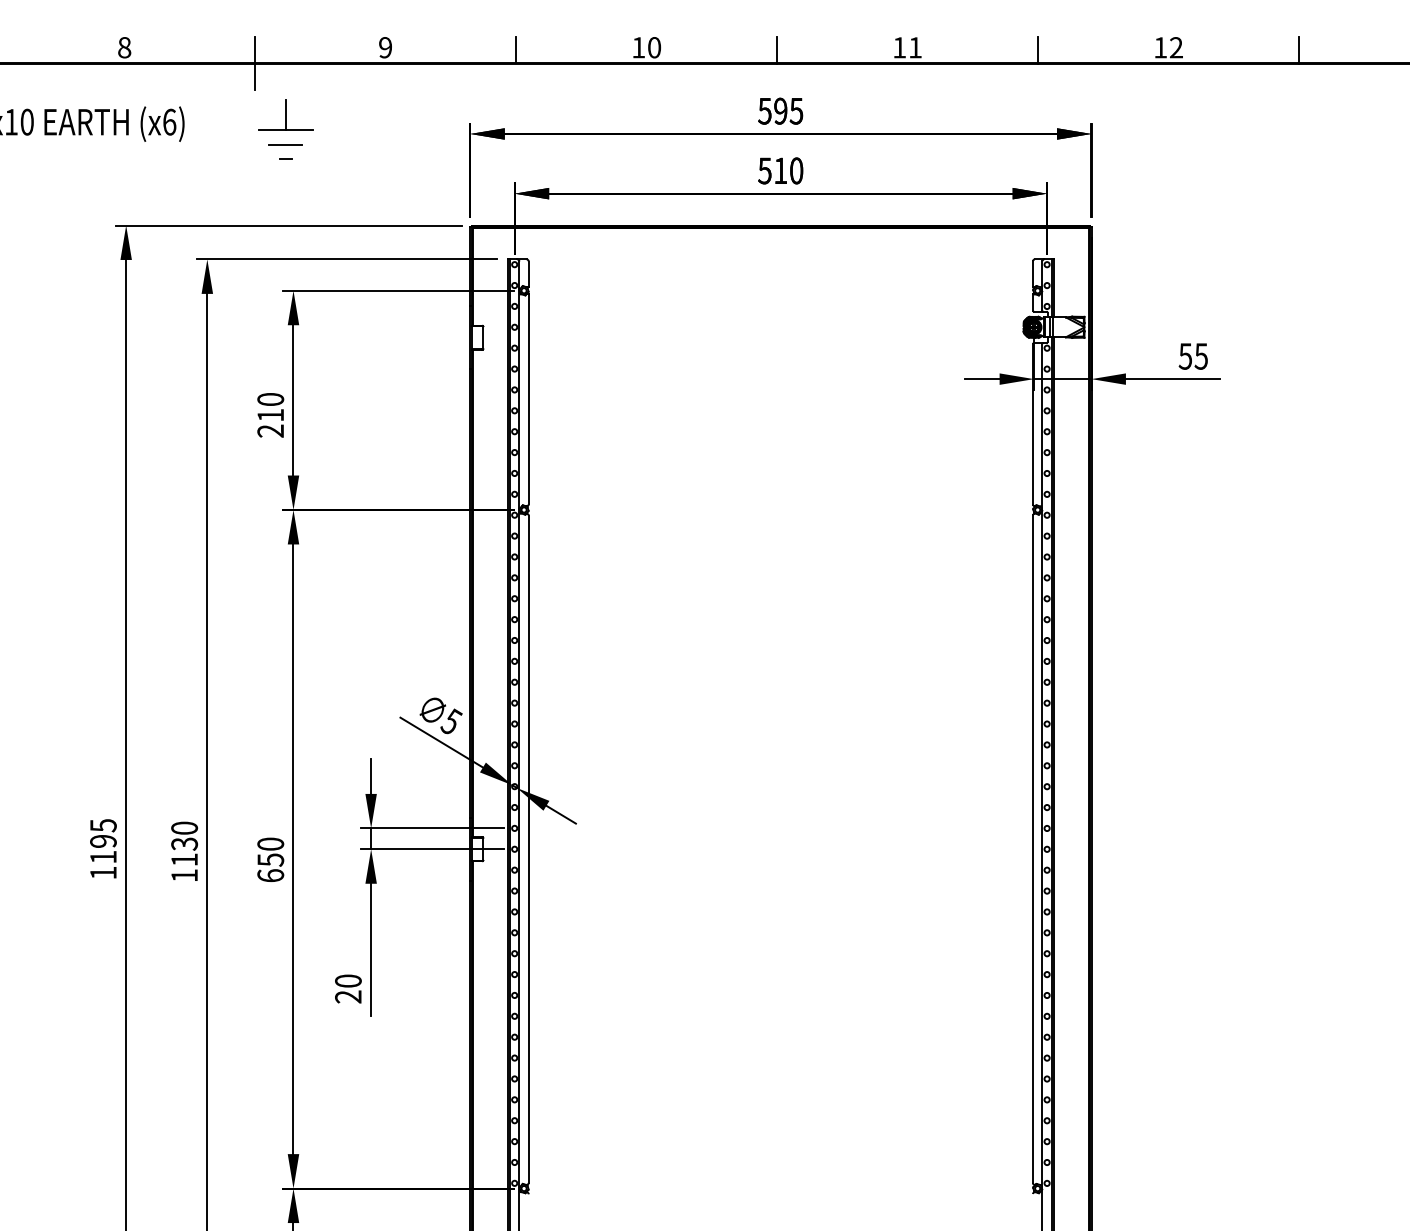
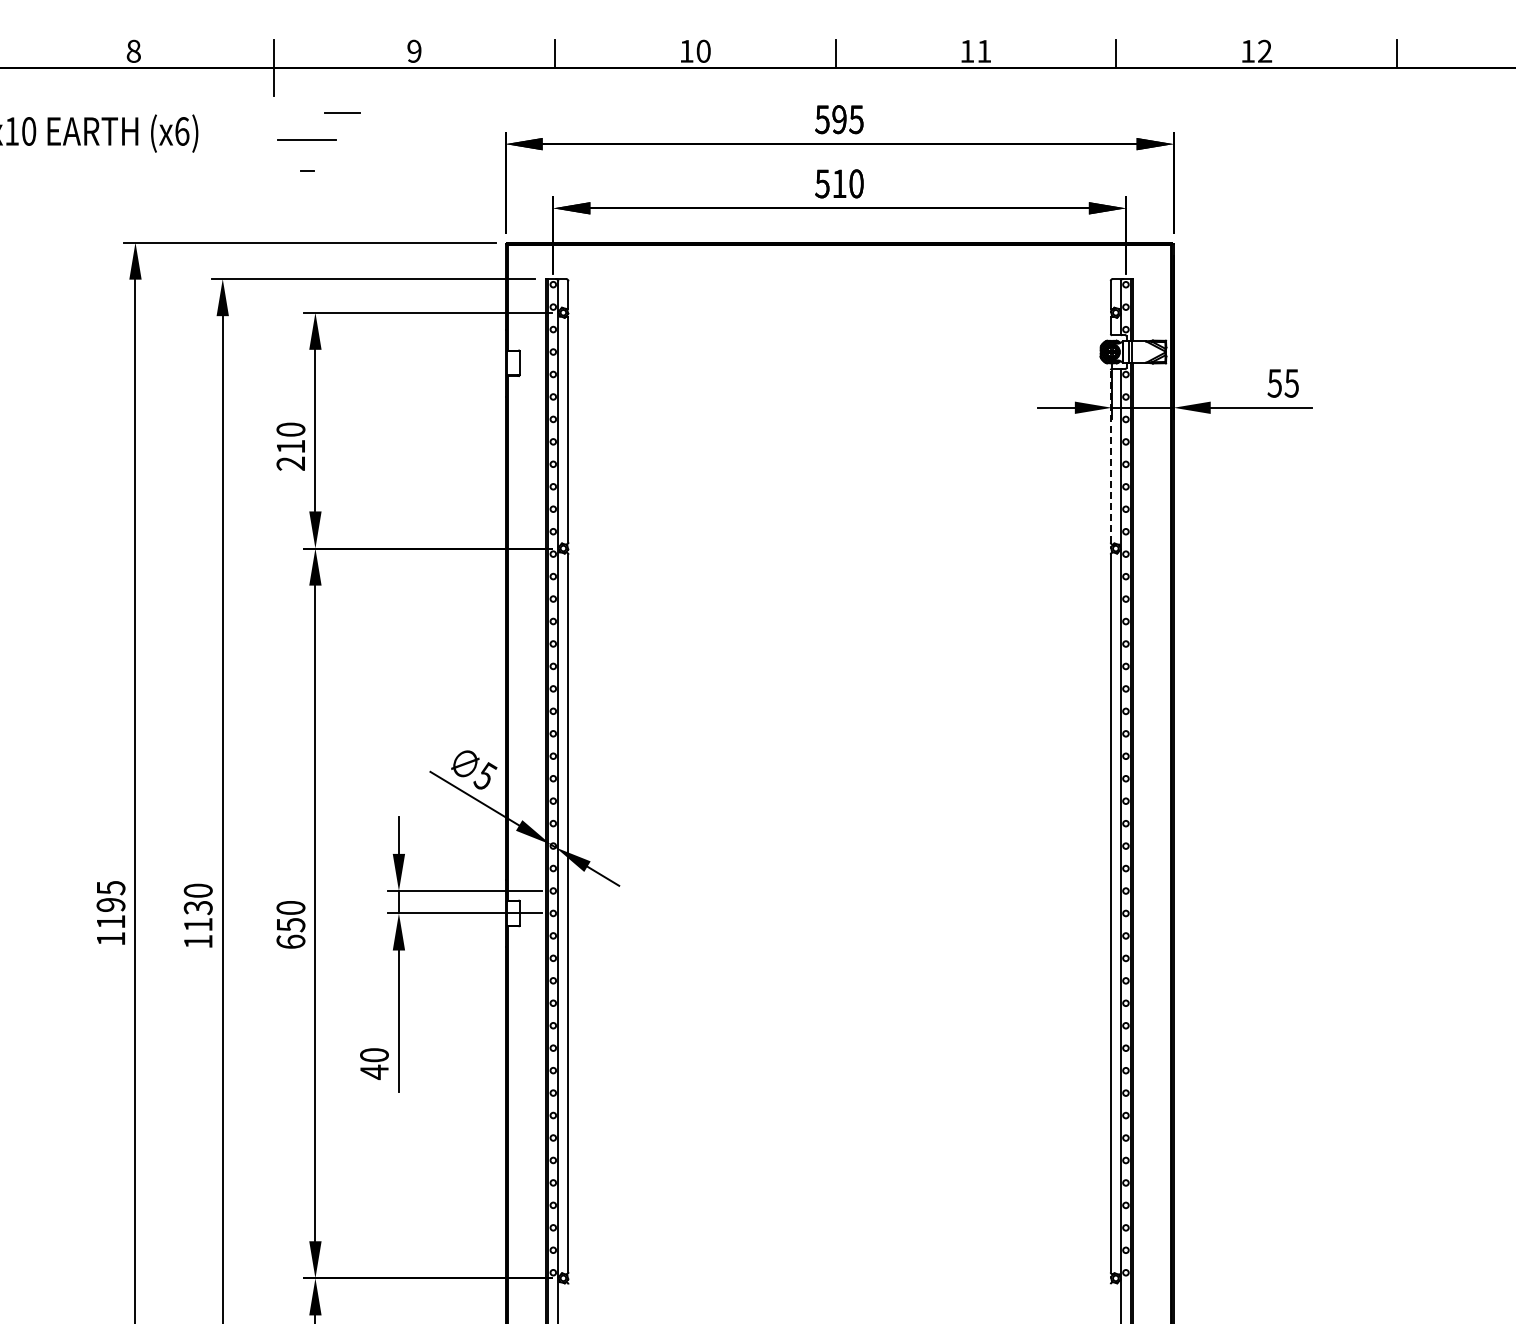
line: (286, 114) -> (307, 123), removed
line: (286, 144) -> (342, 112), moved
line: (1032, 423) -> (1110, 455), solid -> dashed
text: (348, 997) -> (374, 1072), 20 -> 40

